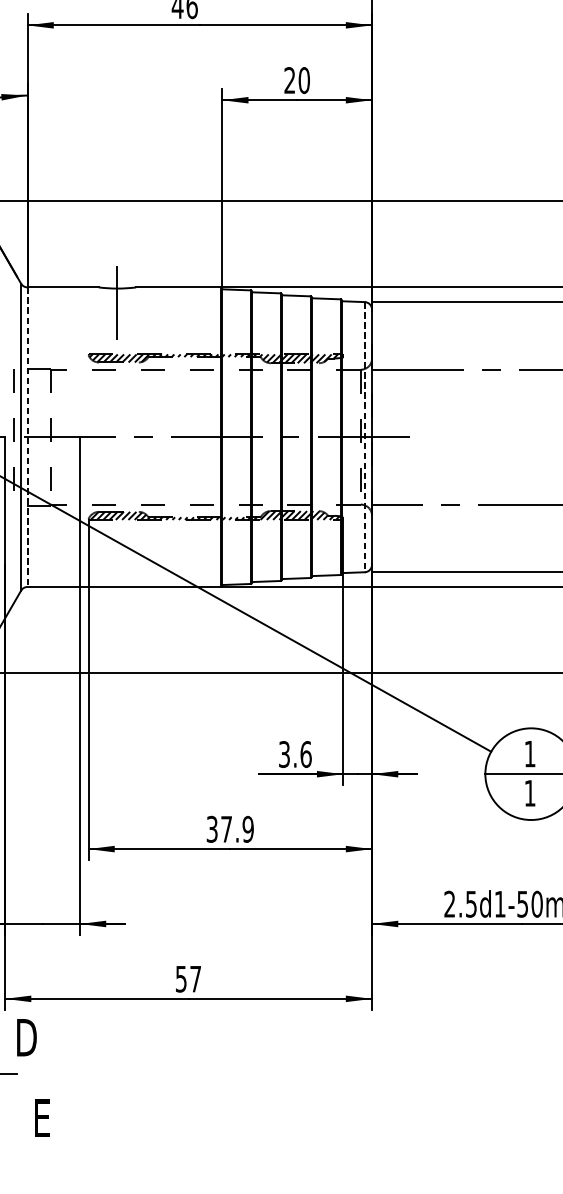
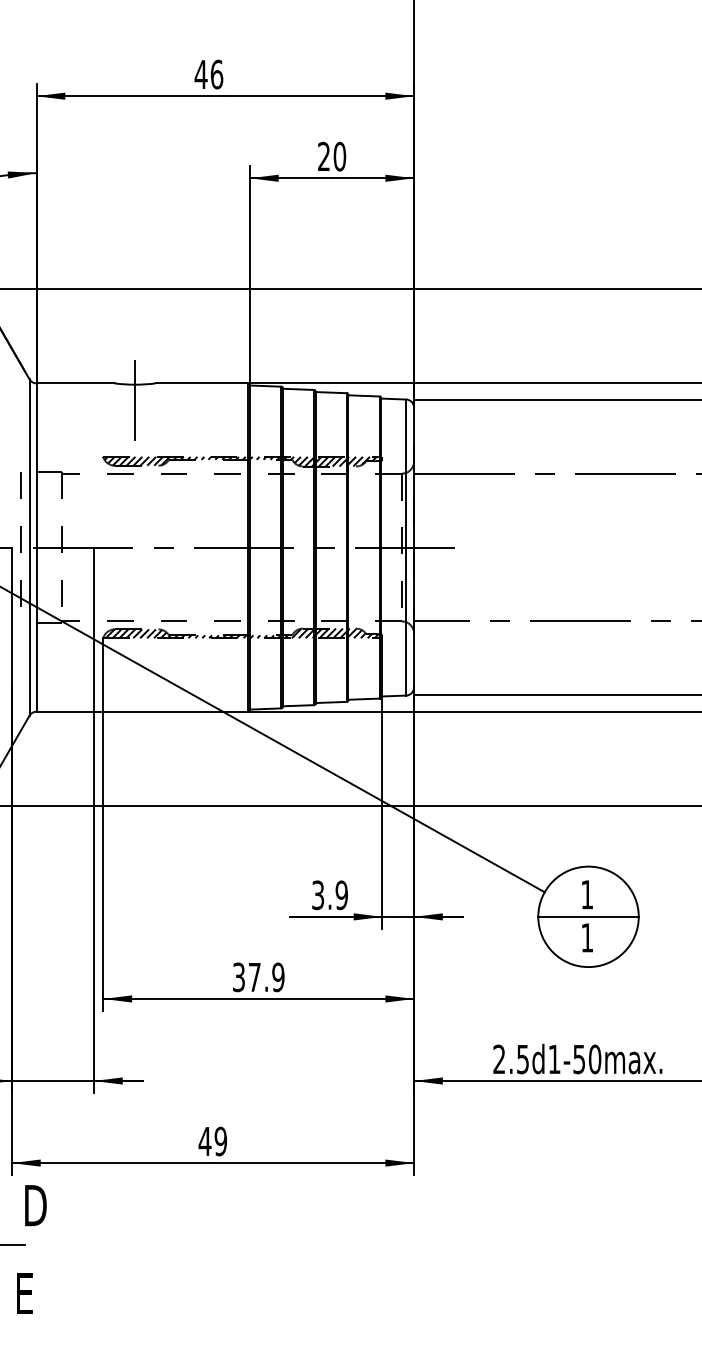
line: (27, 438) -> (36, 548), dashed -> solid
line: (365, 438) -> (406, 548), dashed -> solid
text: (305, 754) -> (341, 895), 3.6 -> 3.9
text: (188, 979) -> (212, 1141), 57 -> 49
text: (42, 1117) -> (24, 1293), moved

